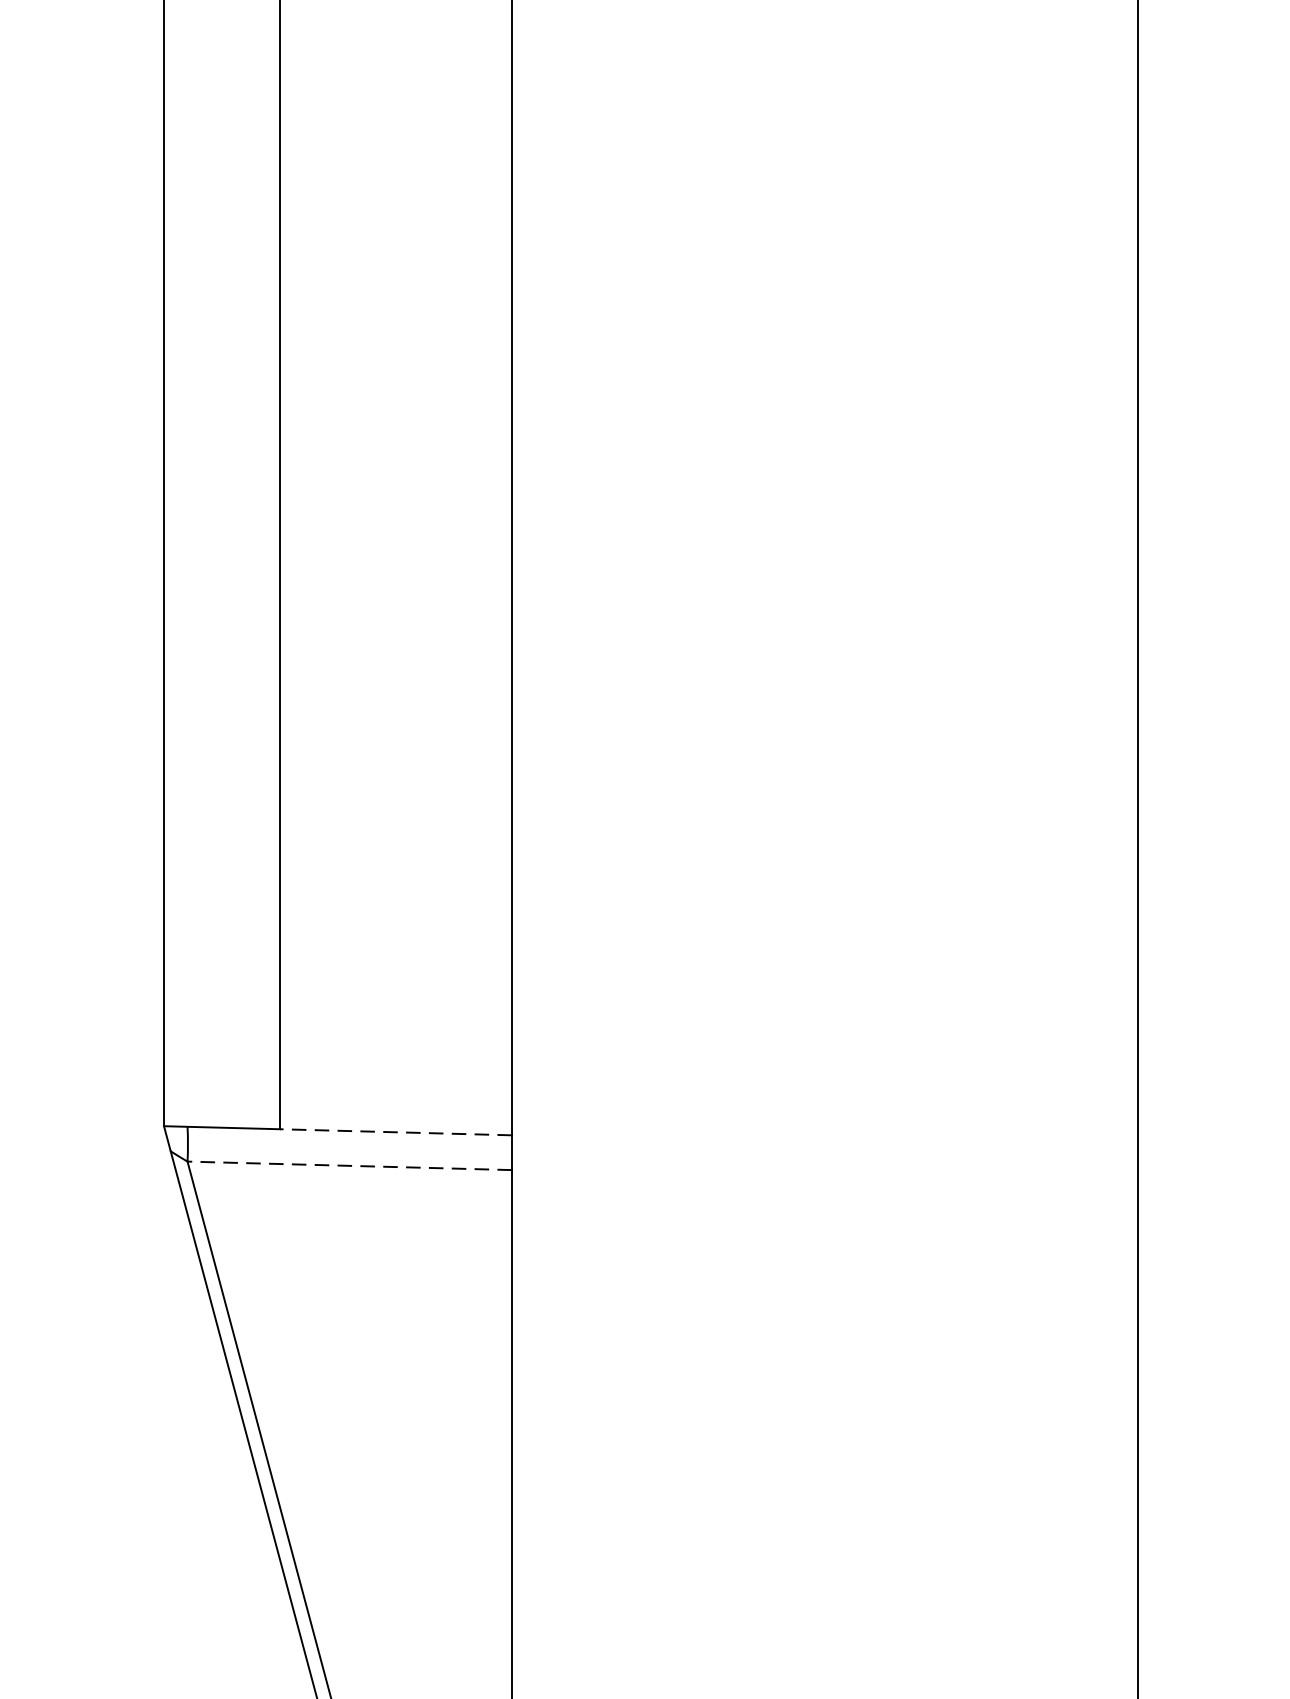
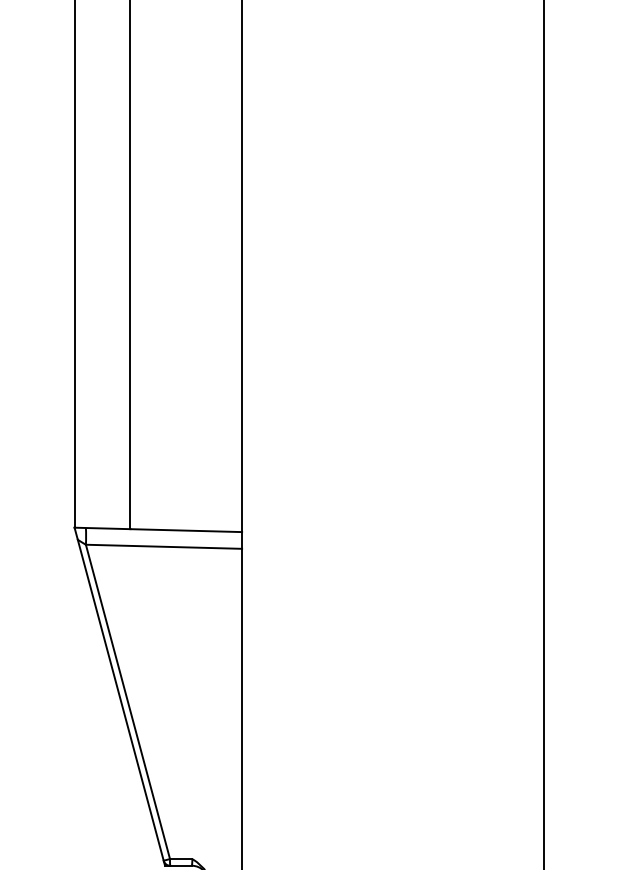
line: (396, 1132) -> (186, 530), dashed -> solid
line: (348, 1165) -> (163, 546), dashed -> solid

